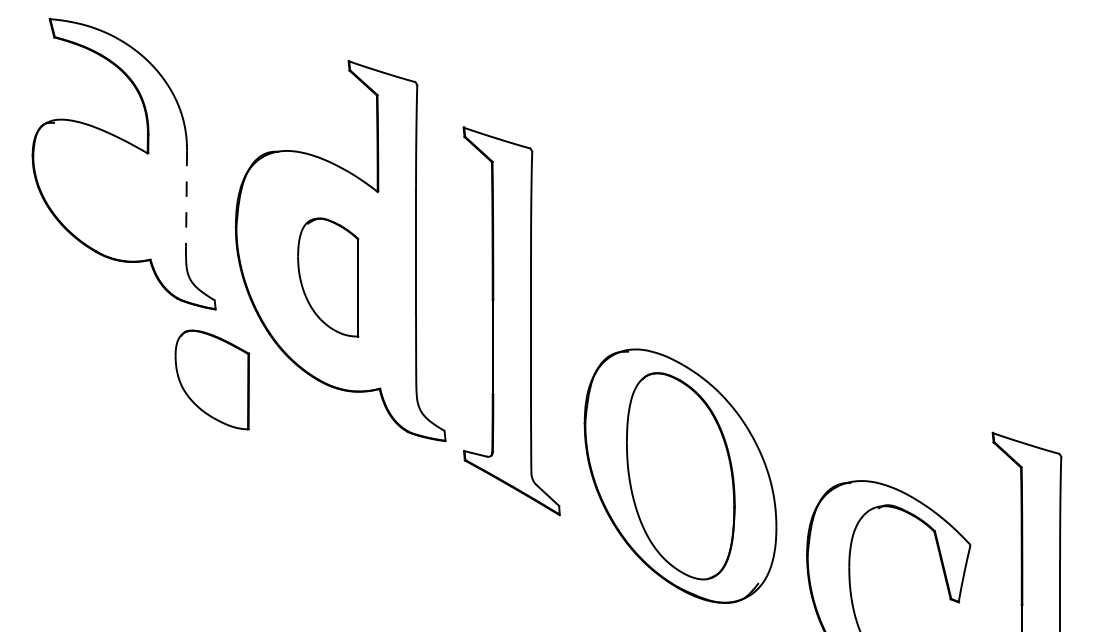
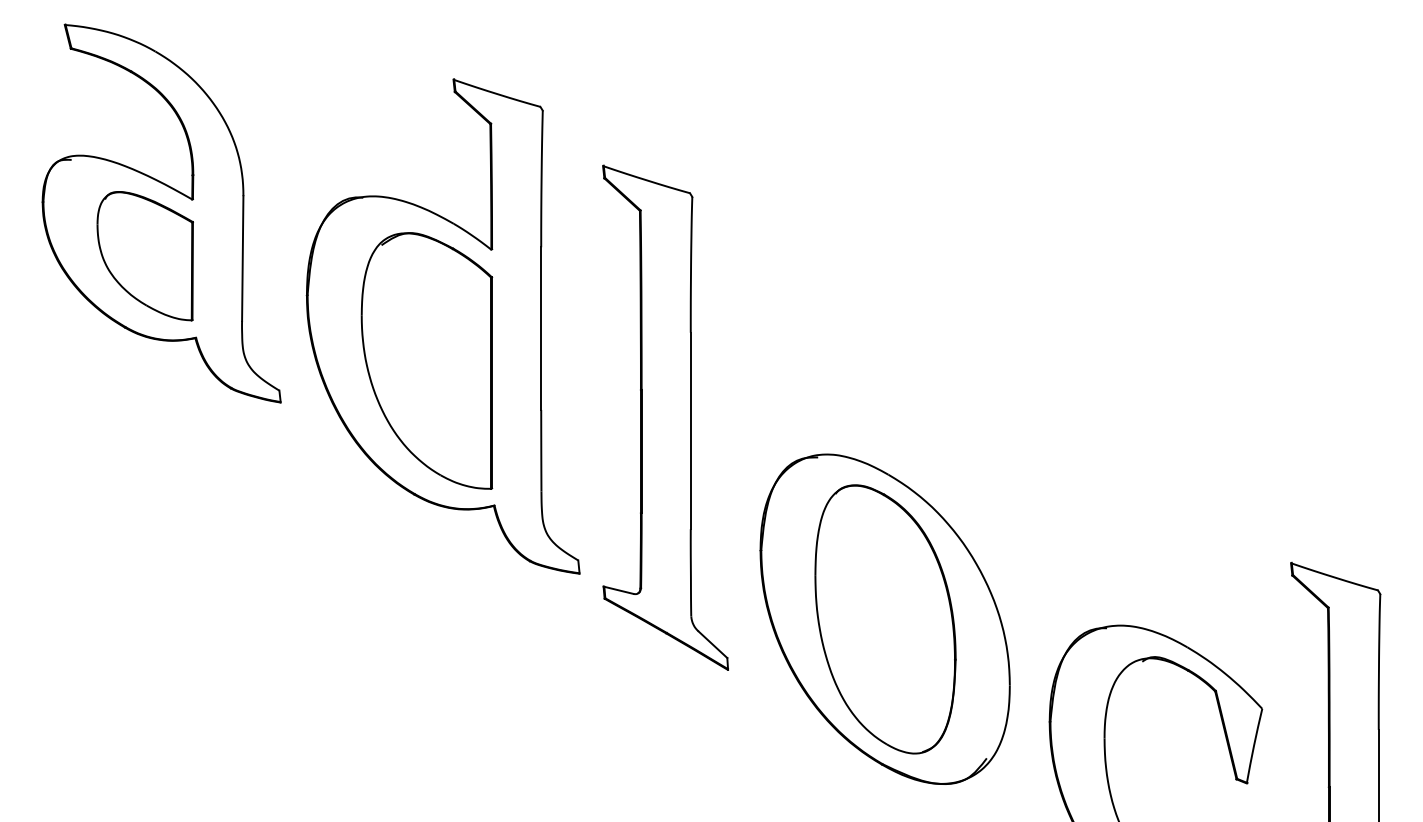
line: (186, 199) -> (242, 259), dashed -> solid
part: (327, 277) -> (426, 360), size x1.67
part: (211, 380) -> (144, 256), moved

